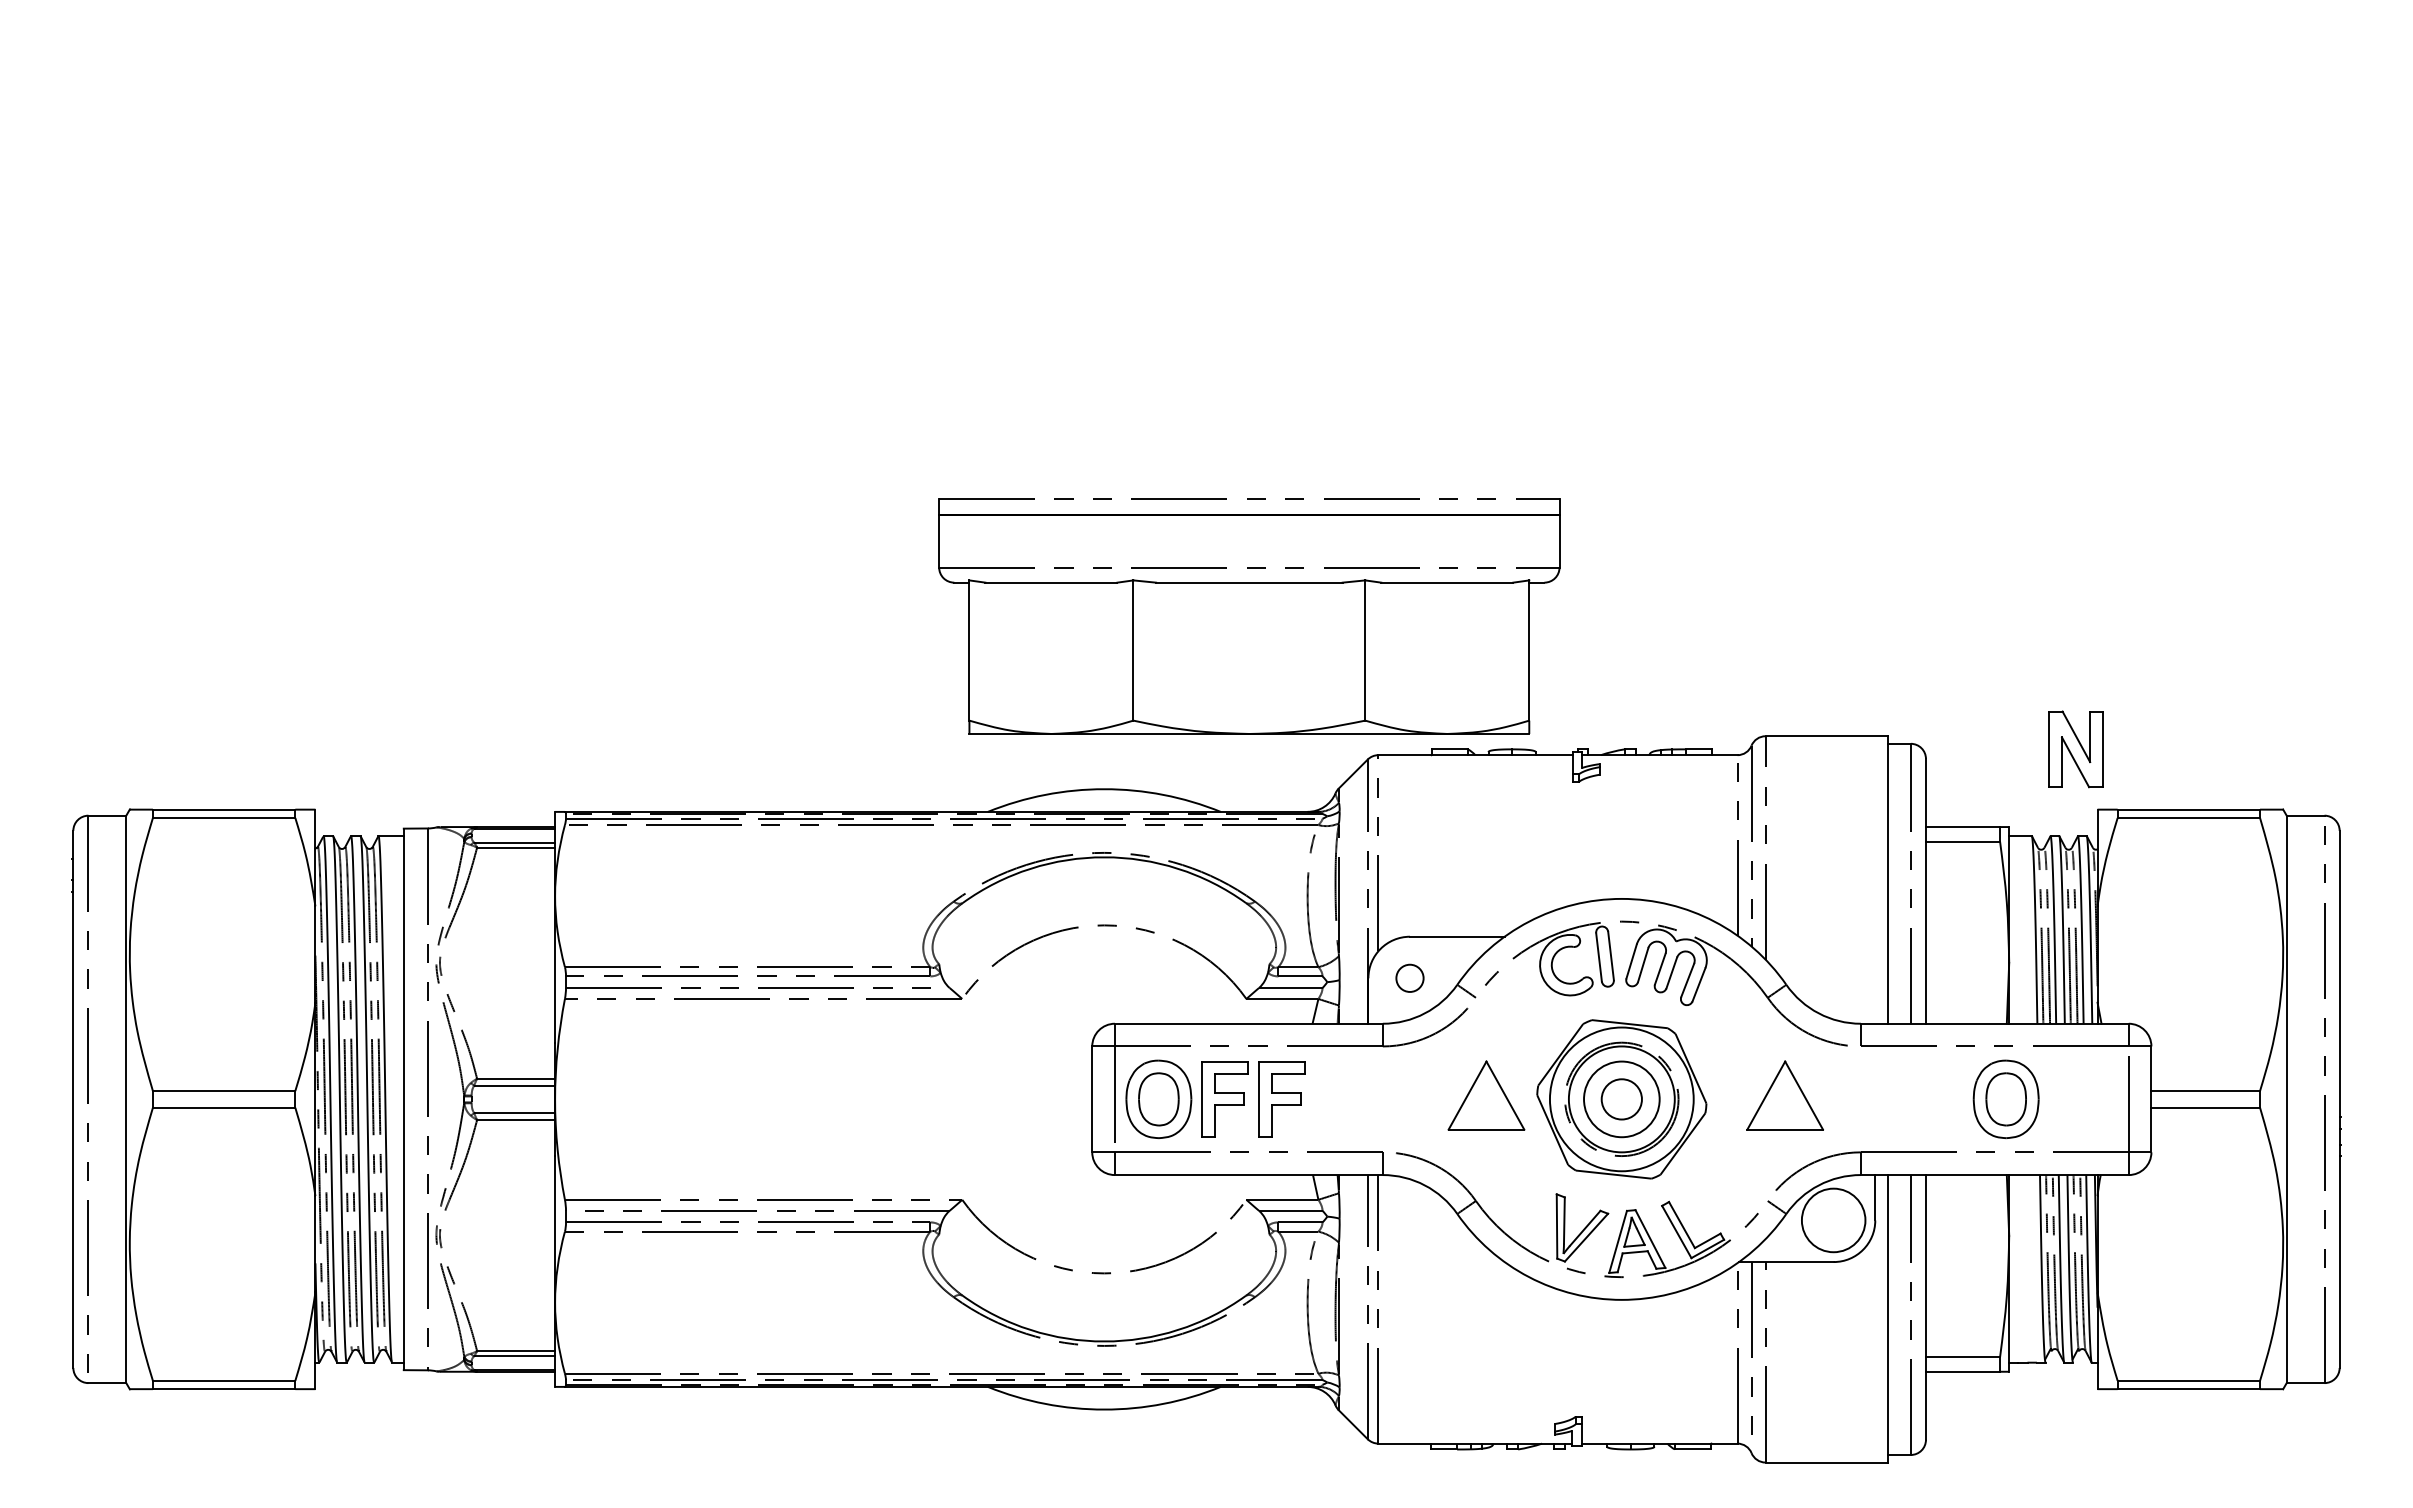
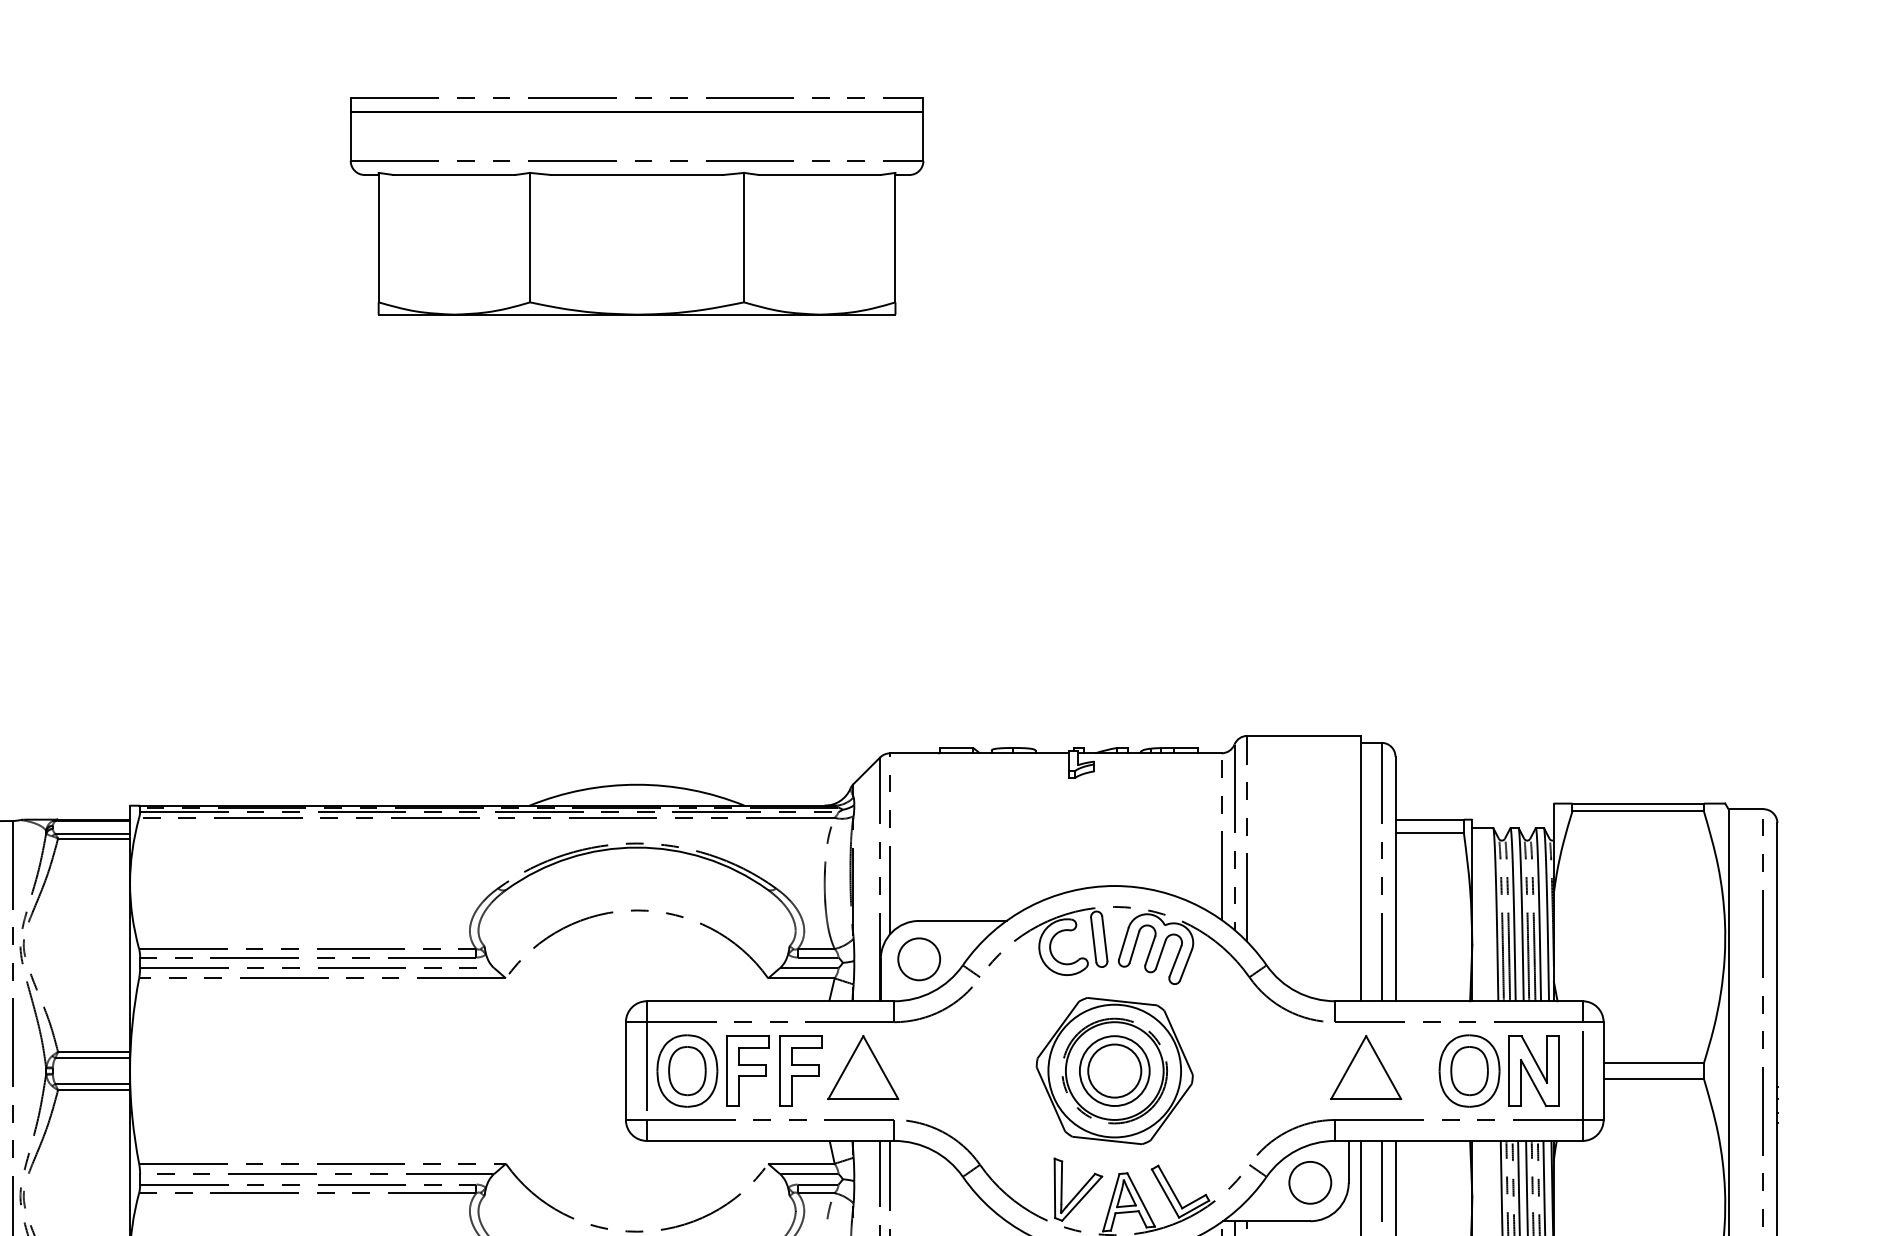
part: (1249, 616) -> (637, 206), moved
part: (2075, 749) -> (1533, 1071), moved
circle: (1409, 978) -> (918, 959), size x1.67
part: (1486, 1095) -> (863, 1067), moved
part: (1784, 1095) -> (1365, 1067), moved
circle: (1621, 1099) -> (1114, 1071), size x1.43
circle: (1833, 1220) -> (1310, 1182), size x0.71

